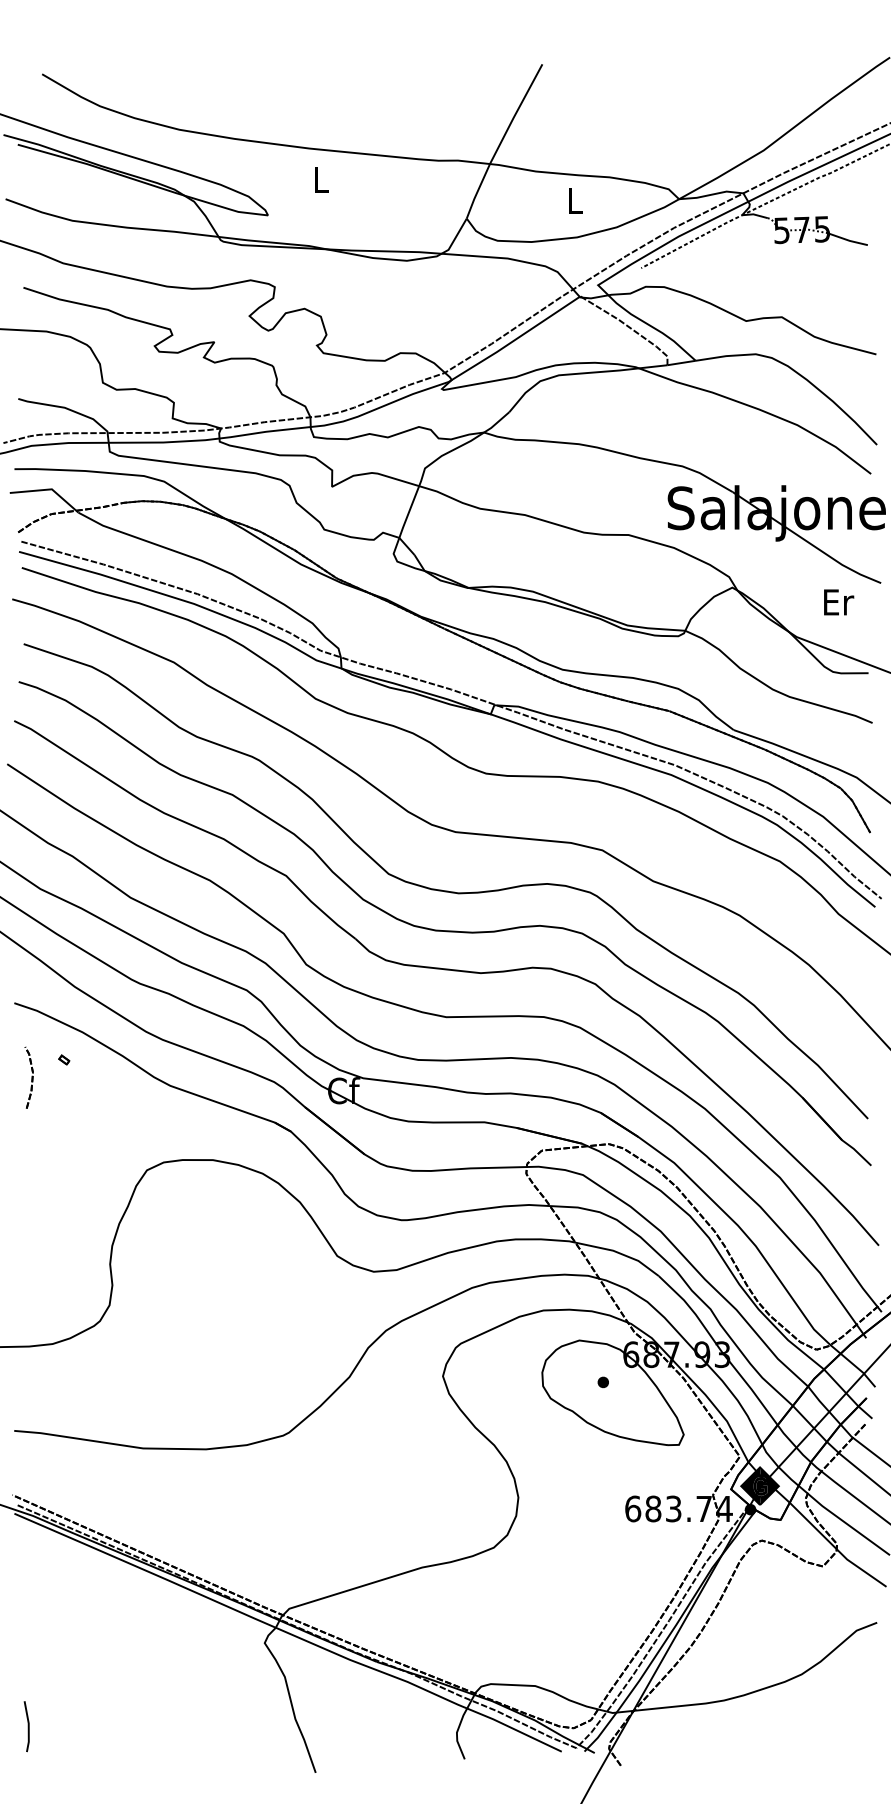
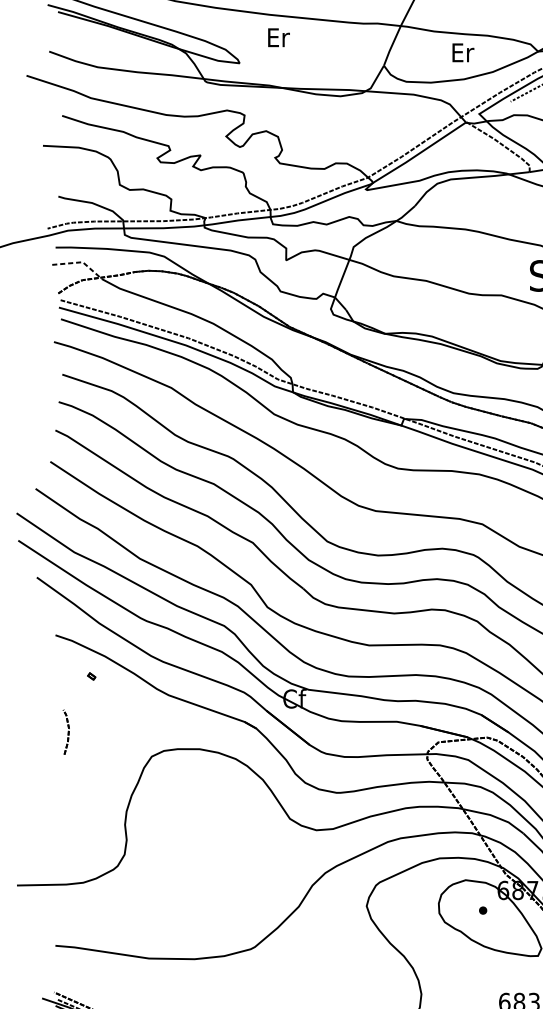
text: (322, 179) -> (279, 37), L -> Er
text: (576, 200) -> (463, 52), L -> Er
line: (49, 489) -> (81, 262), solid -> dashed
part: (28, 1077) -> (65, 732), moved

